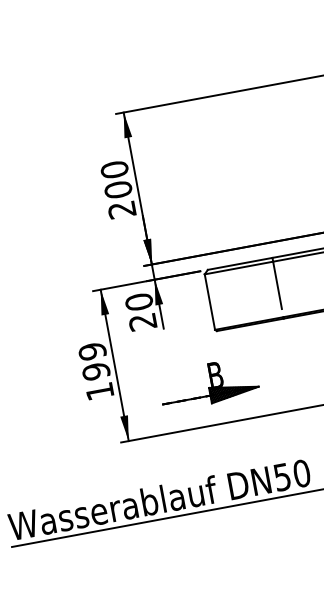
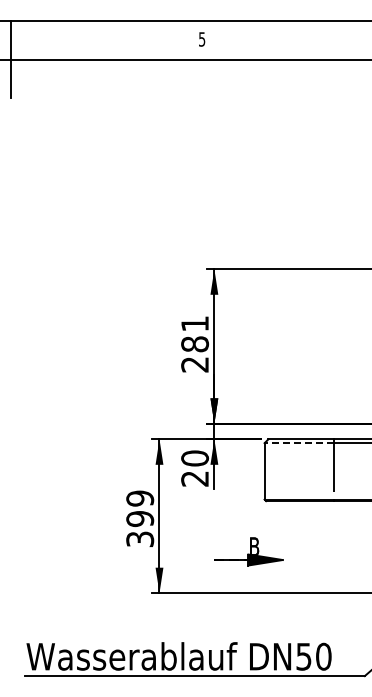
text: (115, 179) -> (194, 333), 200 -> 281
line: (239, 268) -> (299, 443), solid -> dashed
part: (208, 383) -> (248, 551), size x0.7
text: (100, 391) -> (140, 539), 199 -> 399

